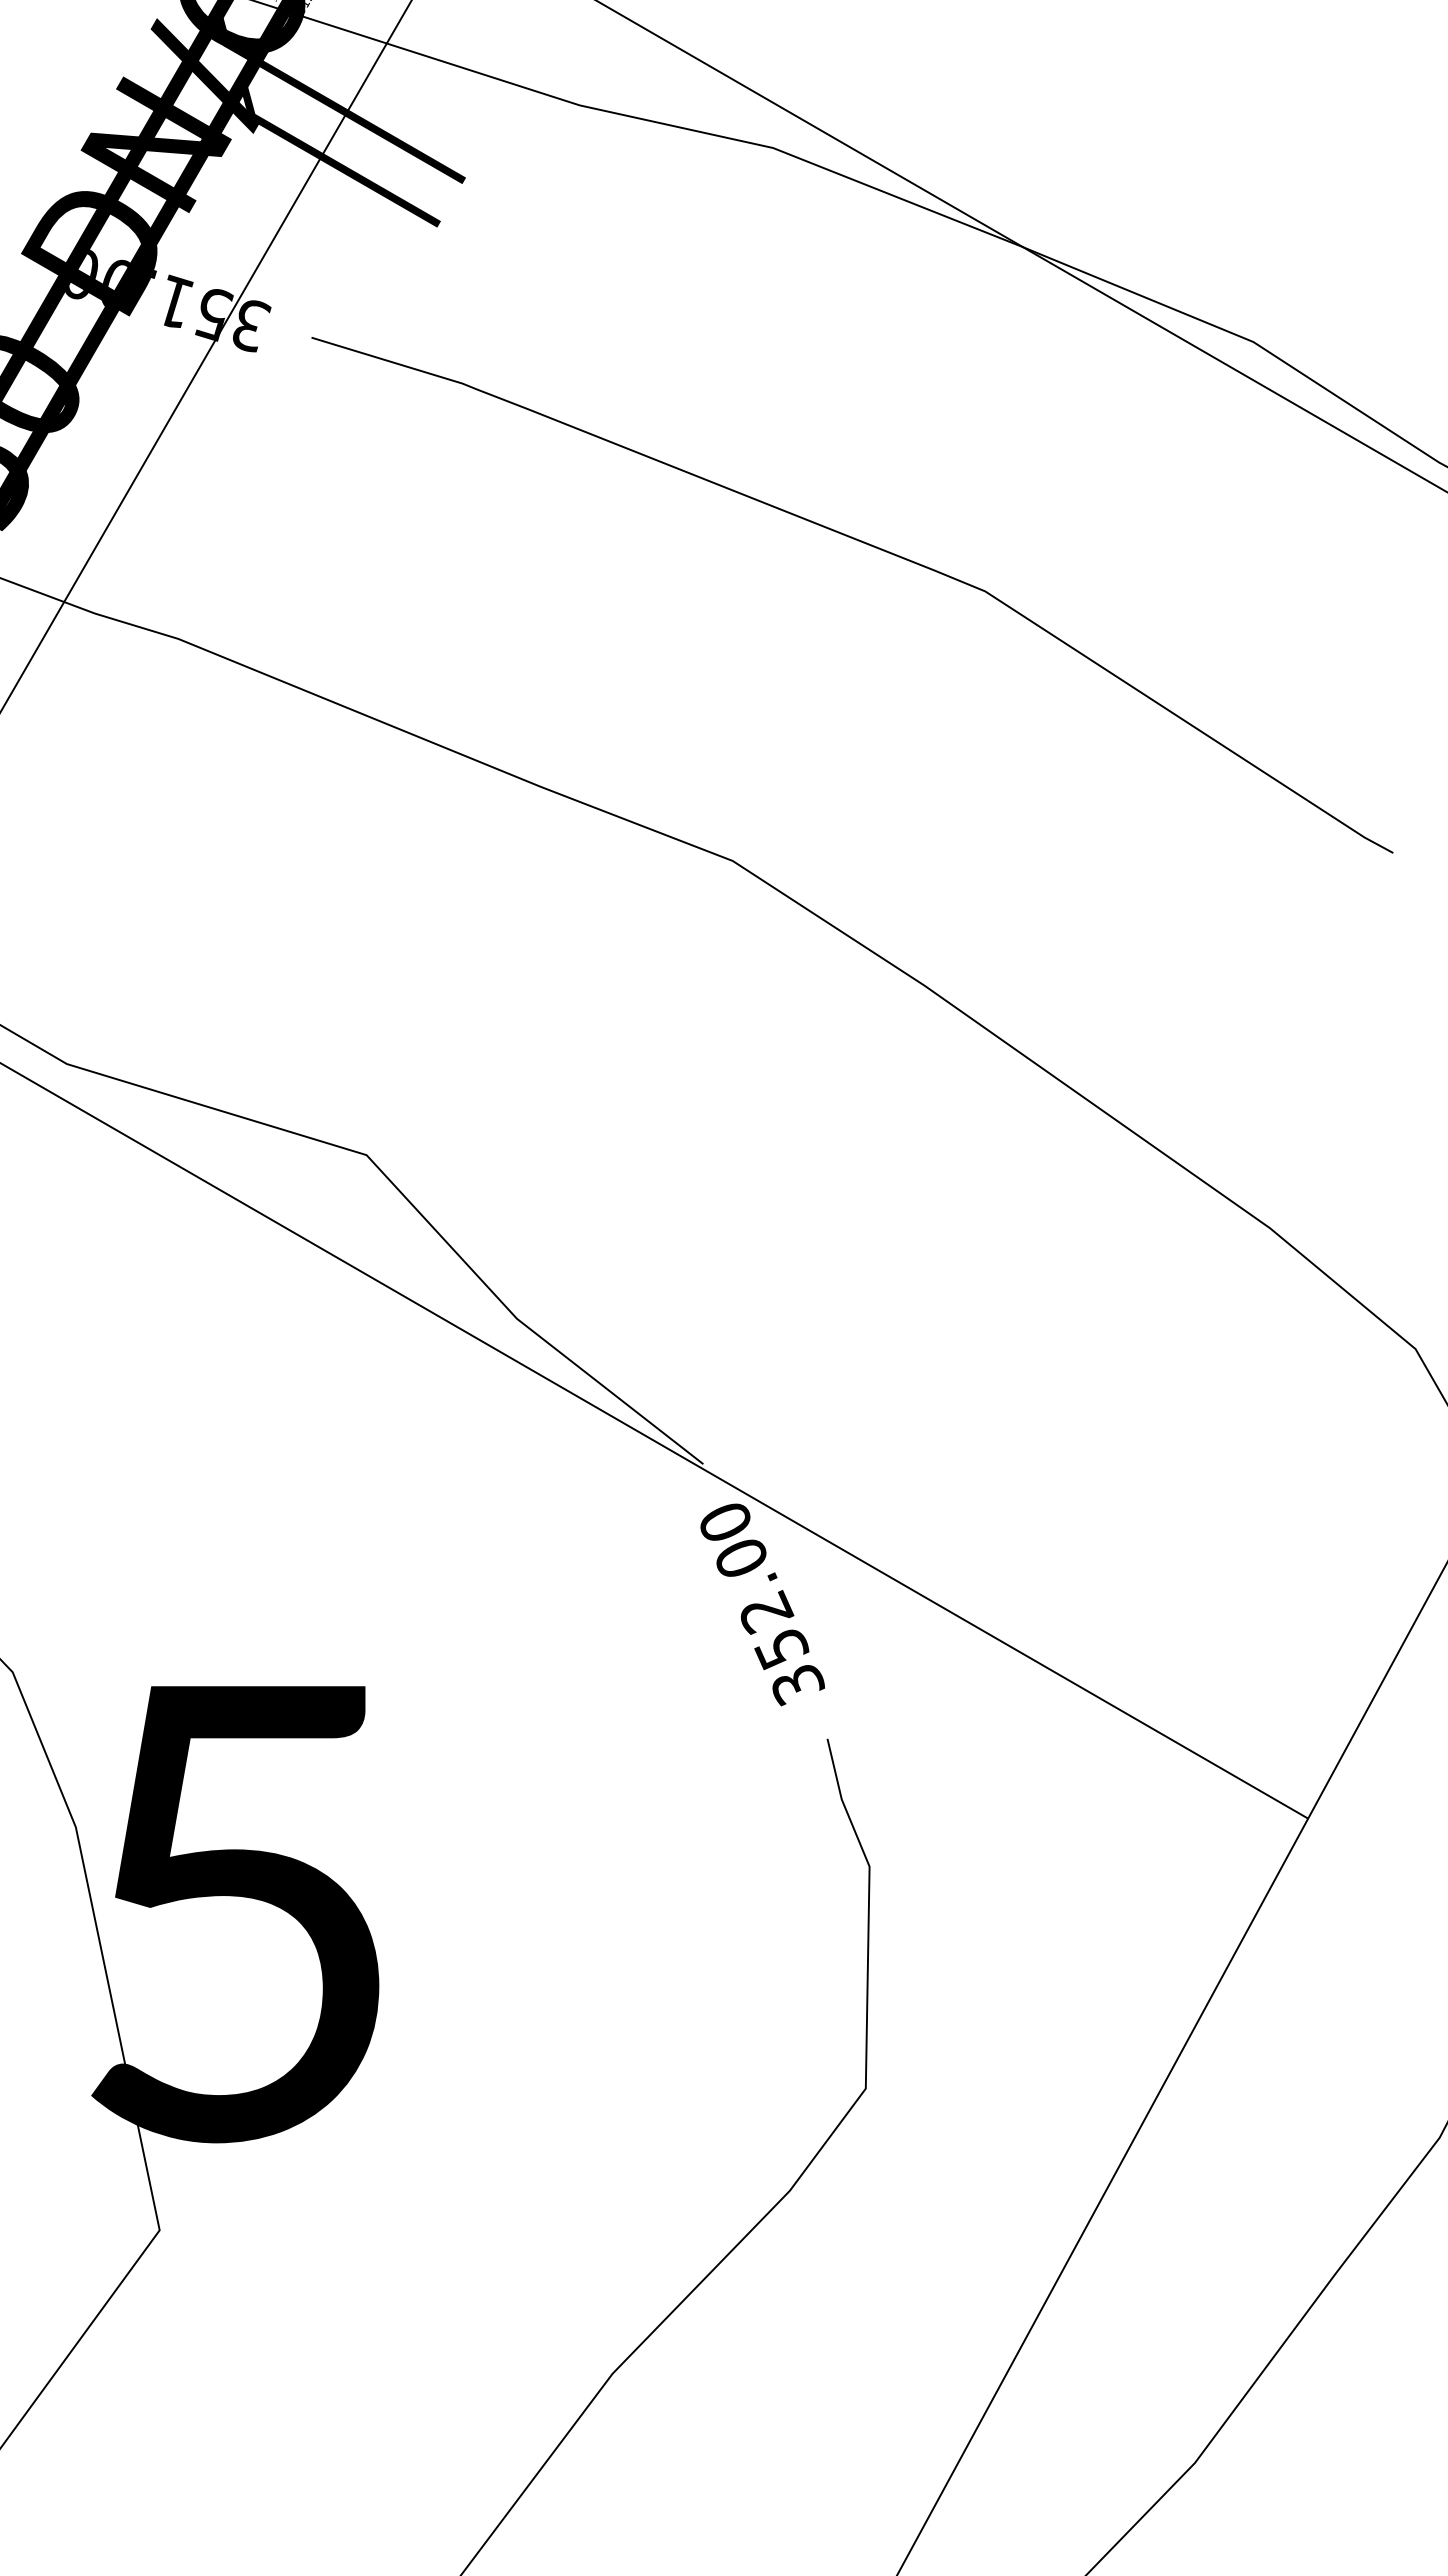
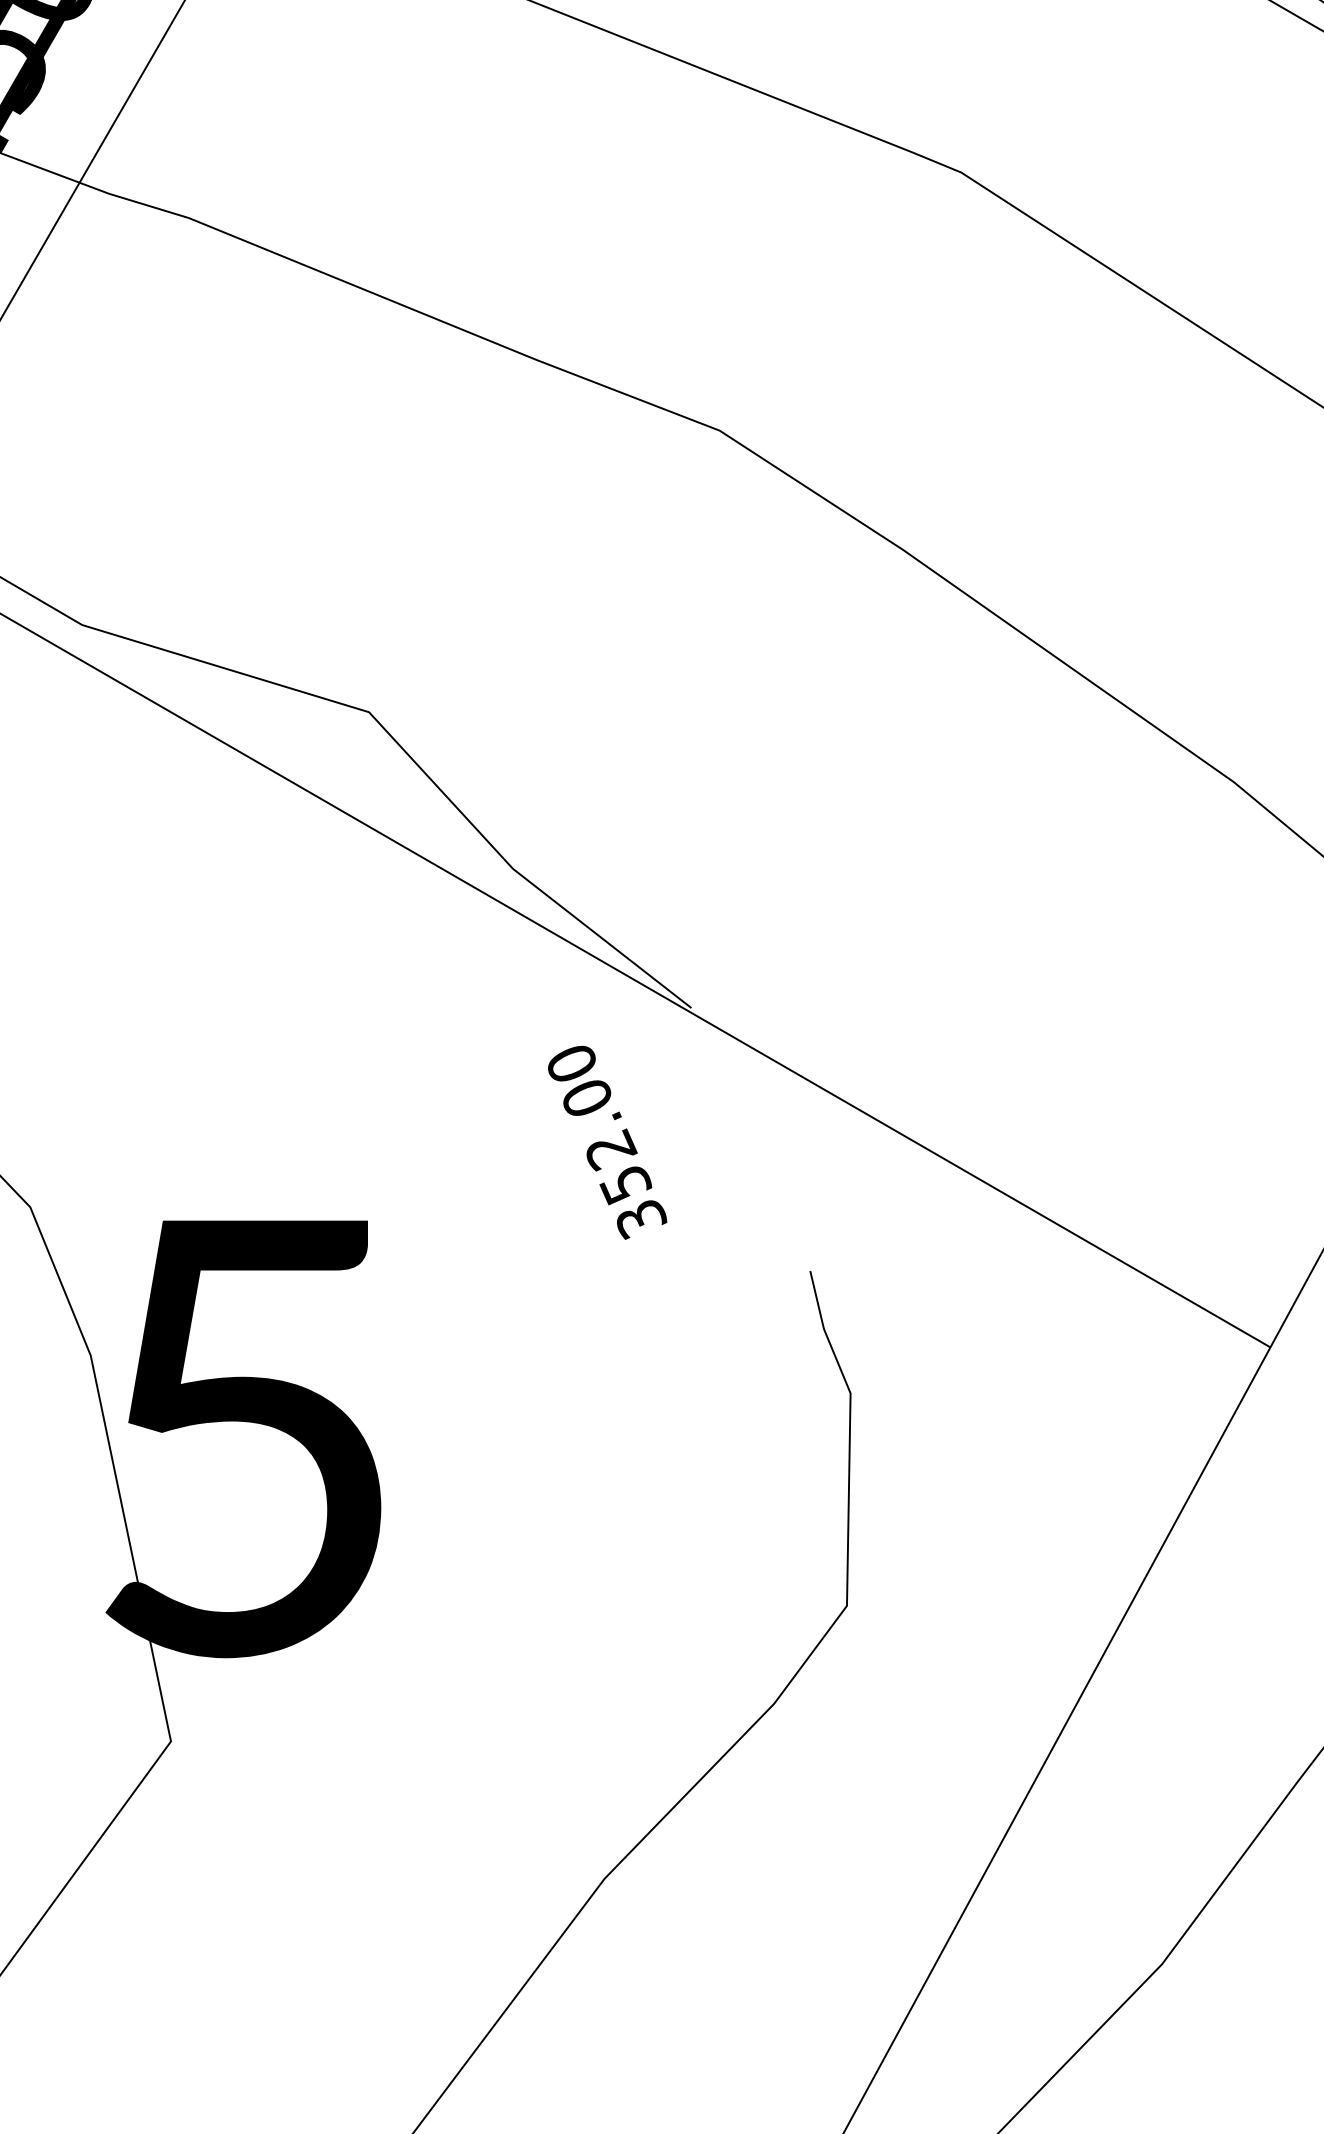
text: (762, 1604) -> (607, 1142), moved

